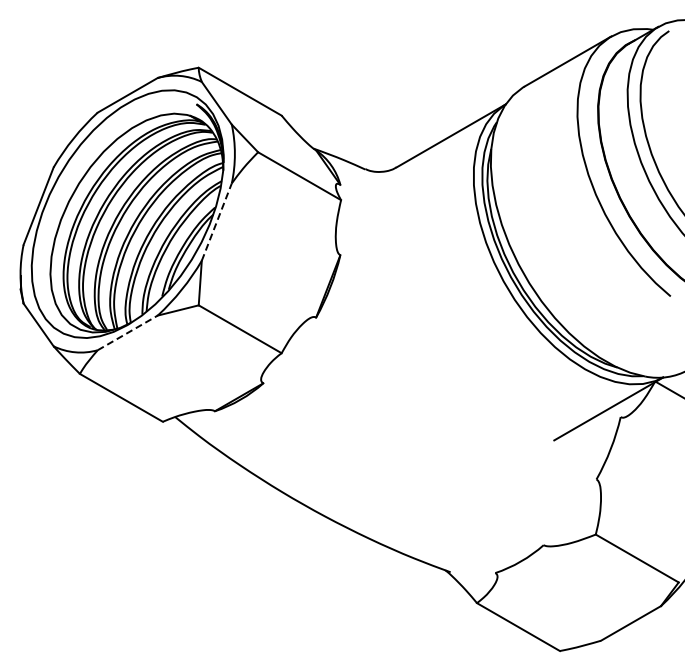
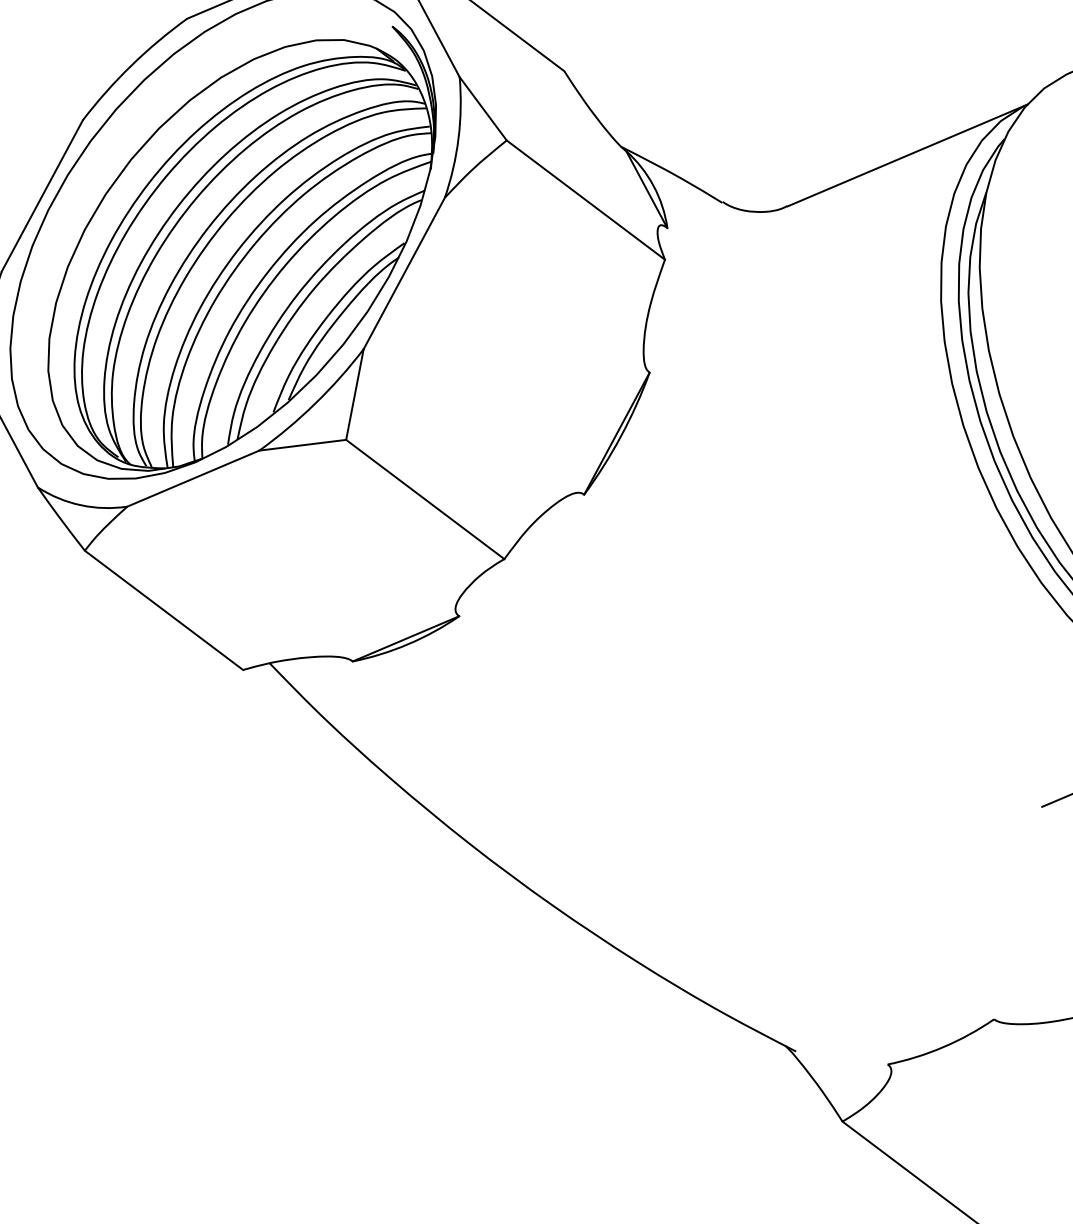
line: (217, 221) -> (405, 272), dashed -> solid
line: (127, 332) -> (193, 477), dashed -> solid

